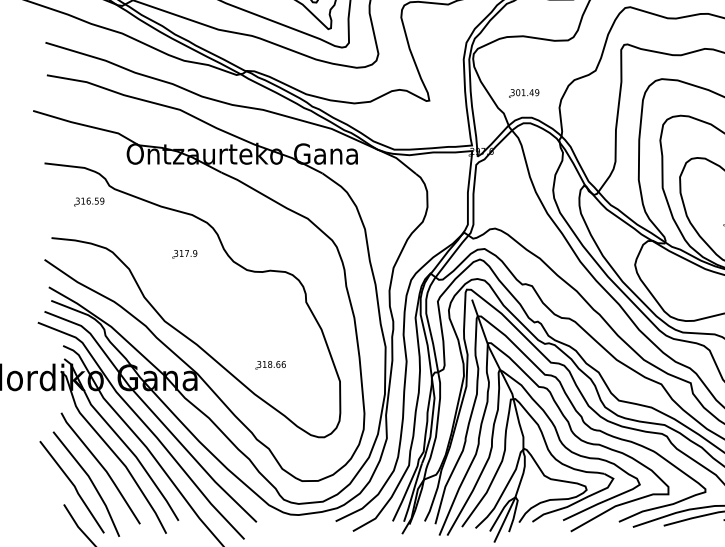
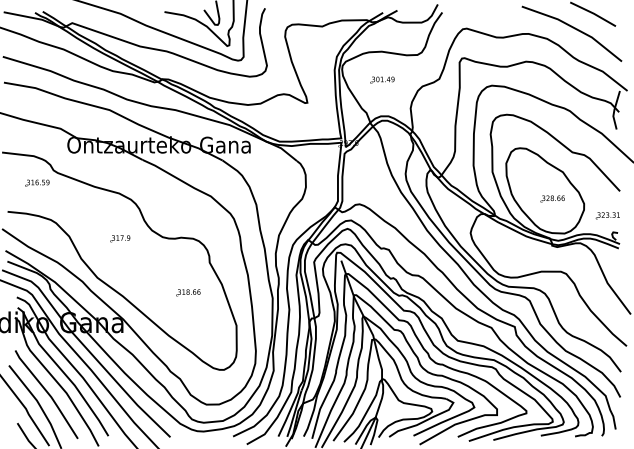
part: (524, 92) -> (382, 79), moved
part: (184, 254) -> (120, 238), moved
part: (270, 364) -> (188, 292), moved

